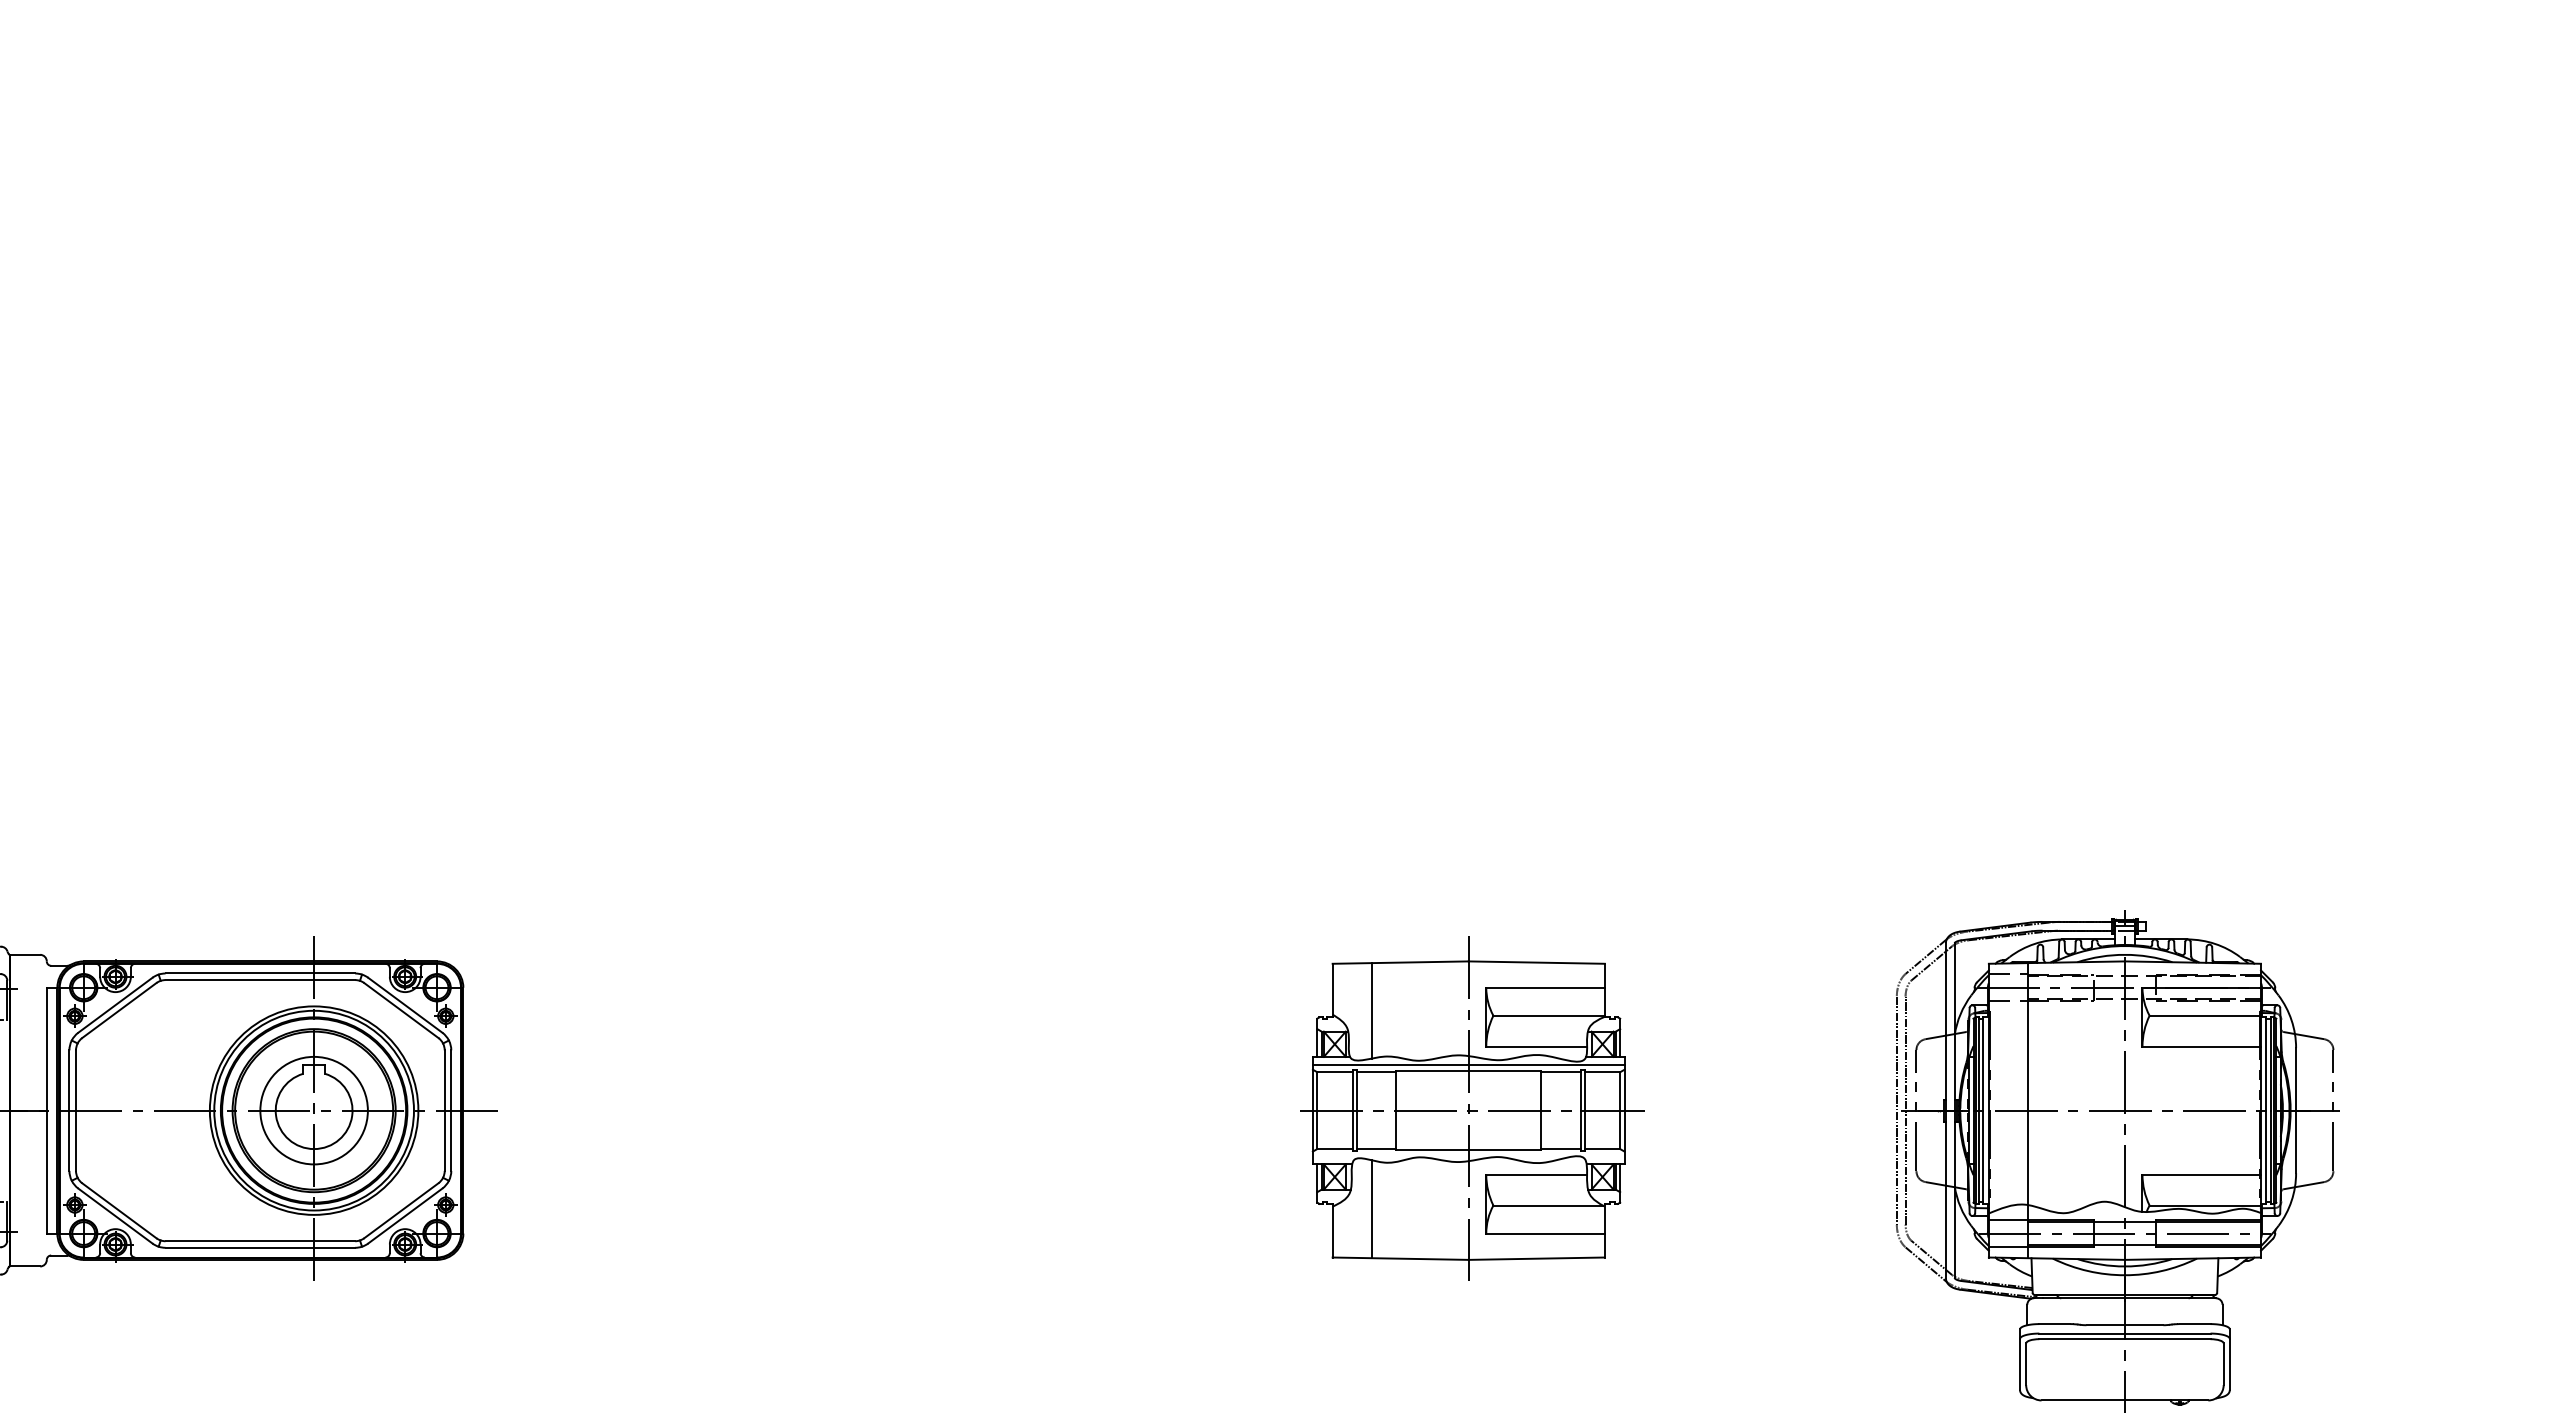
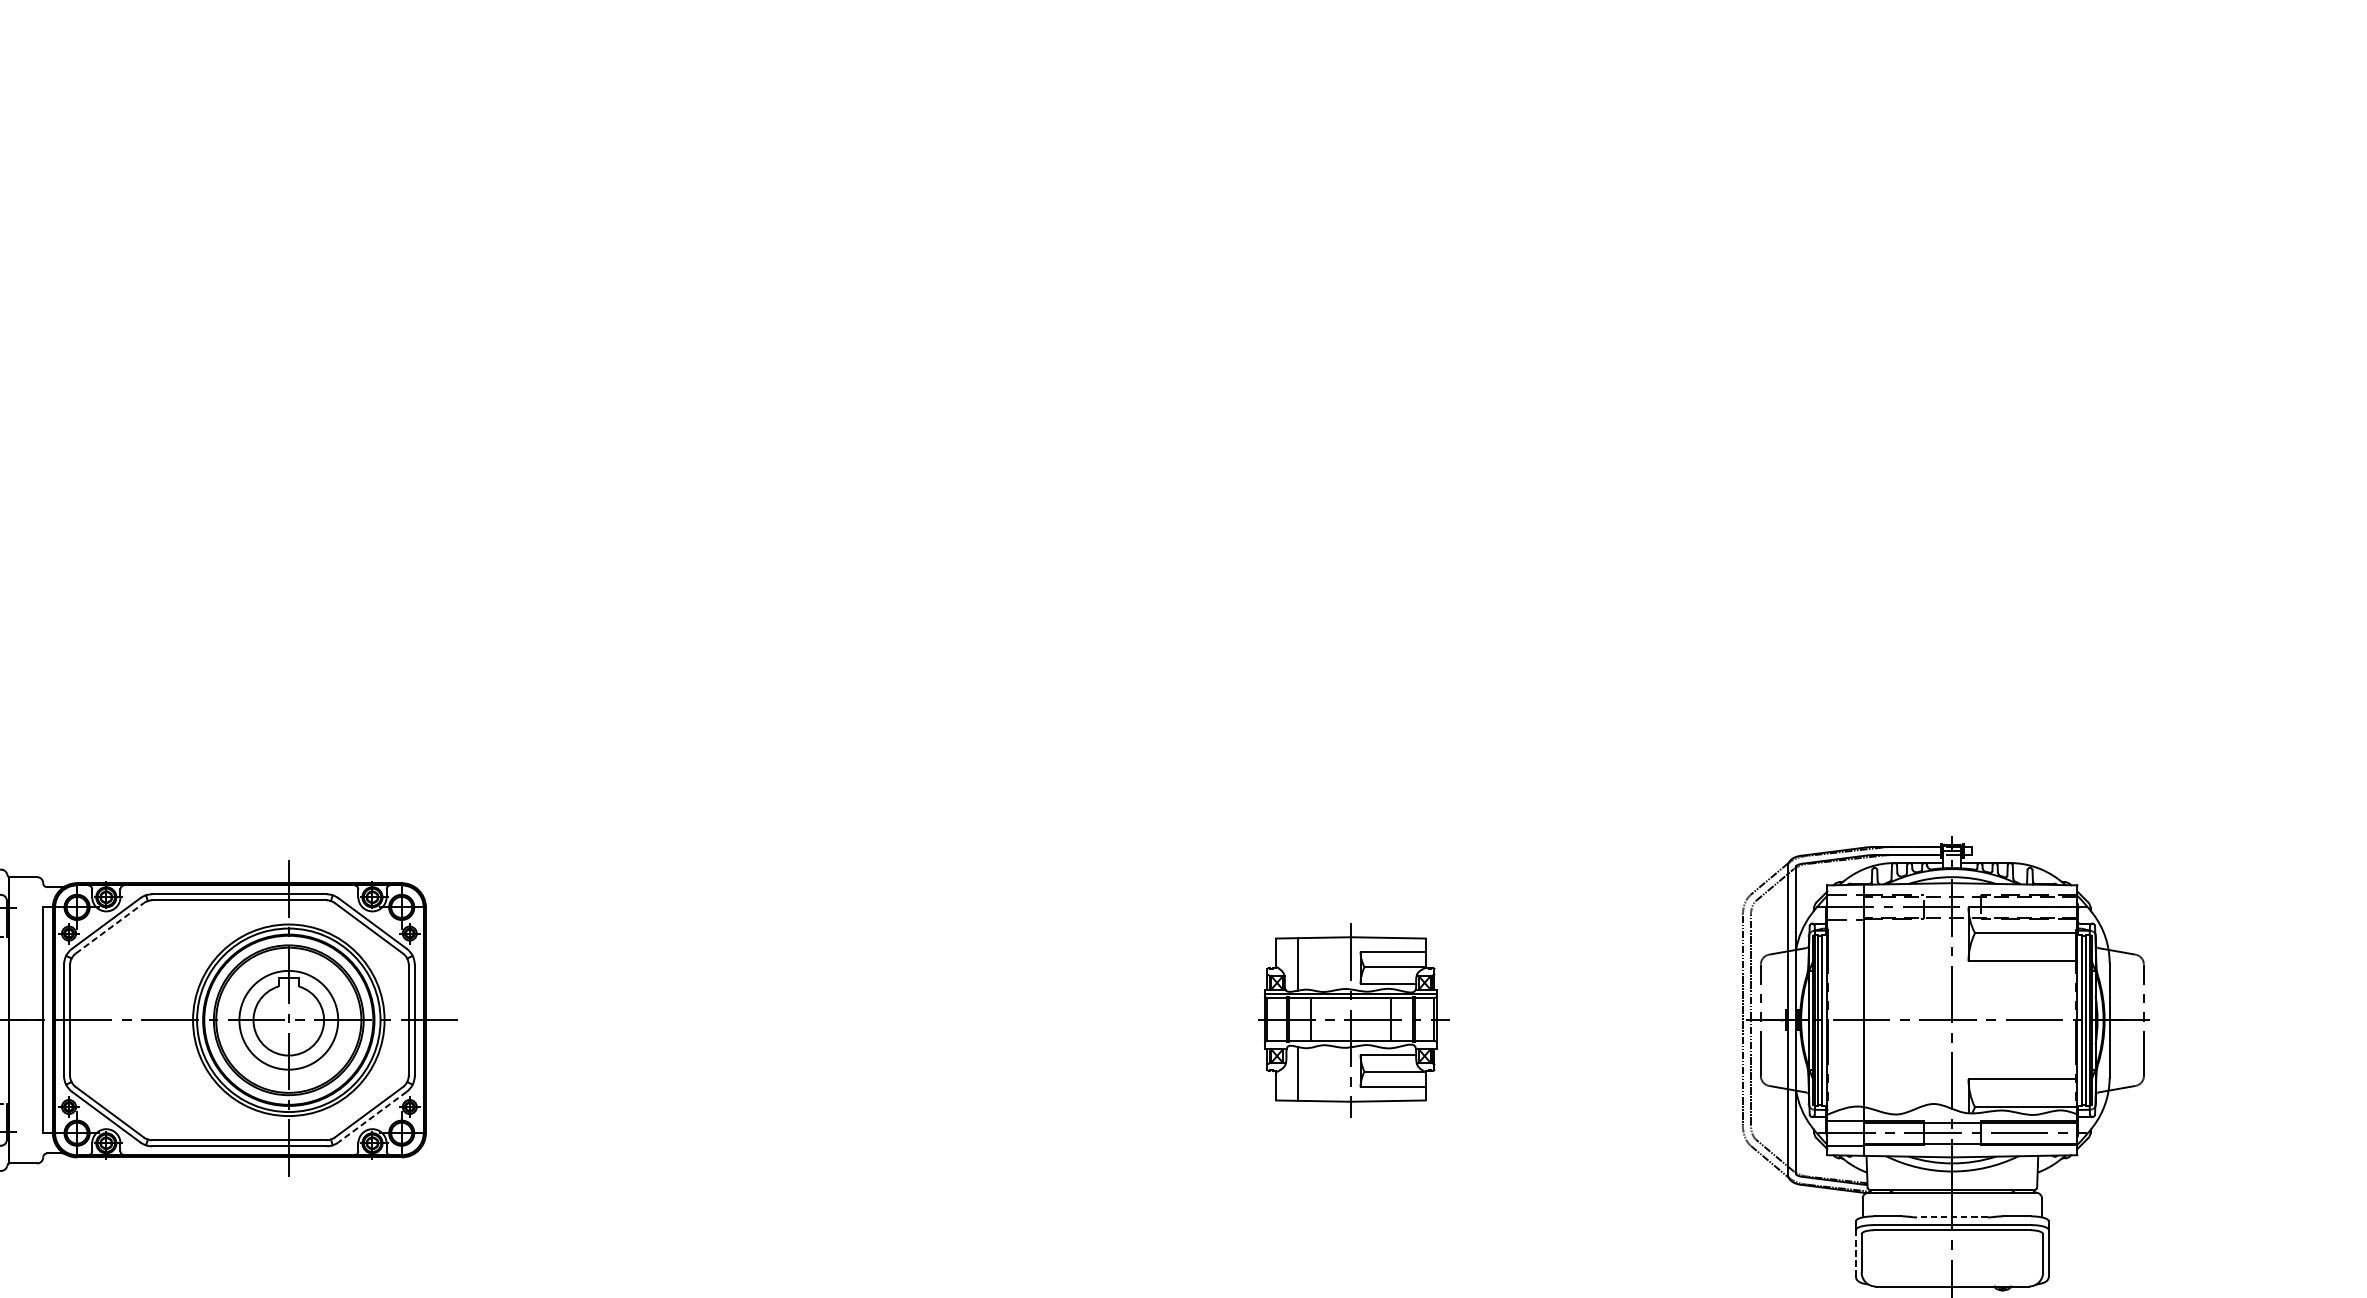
line: (119, 1010) -> (109, 928), solid -> dashed
part: (1472, 1108) -> (1353, 1018), size x0.6
line: (404, 1216) -> (371, 1117), solid -> dashed
line: (2124, 1325) -> (1951, 1217), solid -> dashed
line: (2020, 1364) -> (1856, 1253), solid -> dashed

